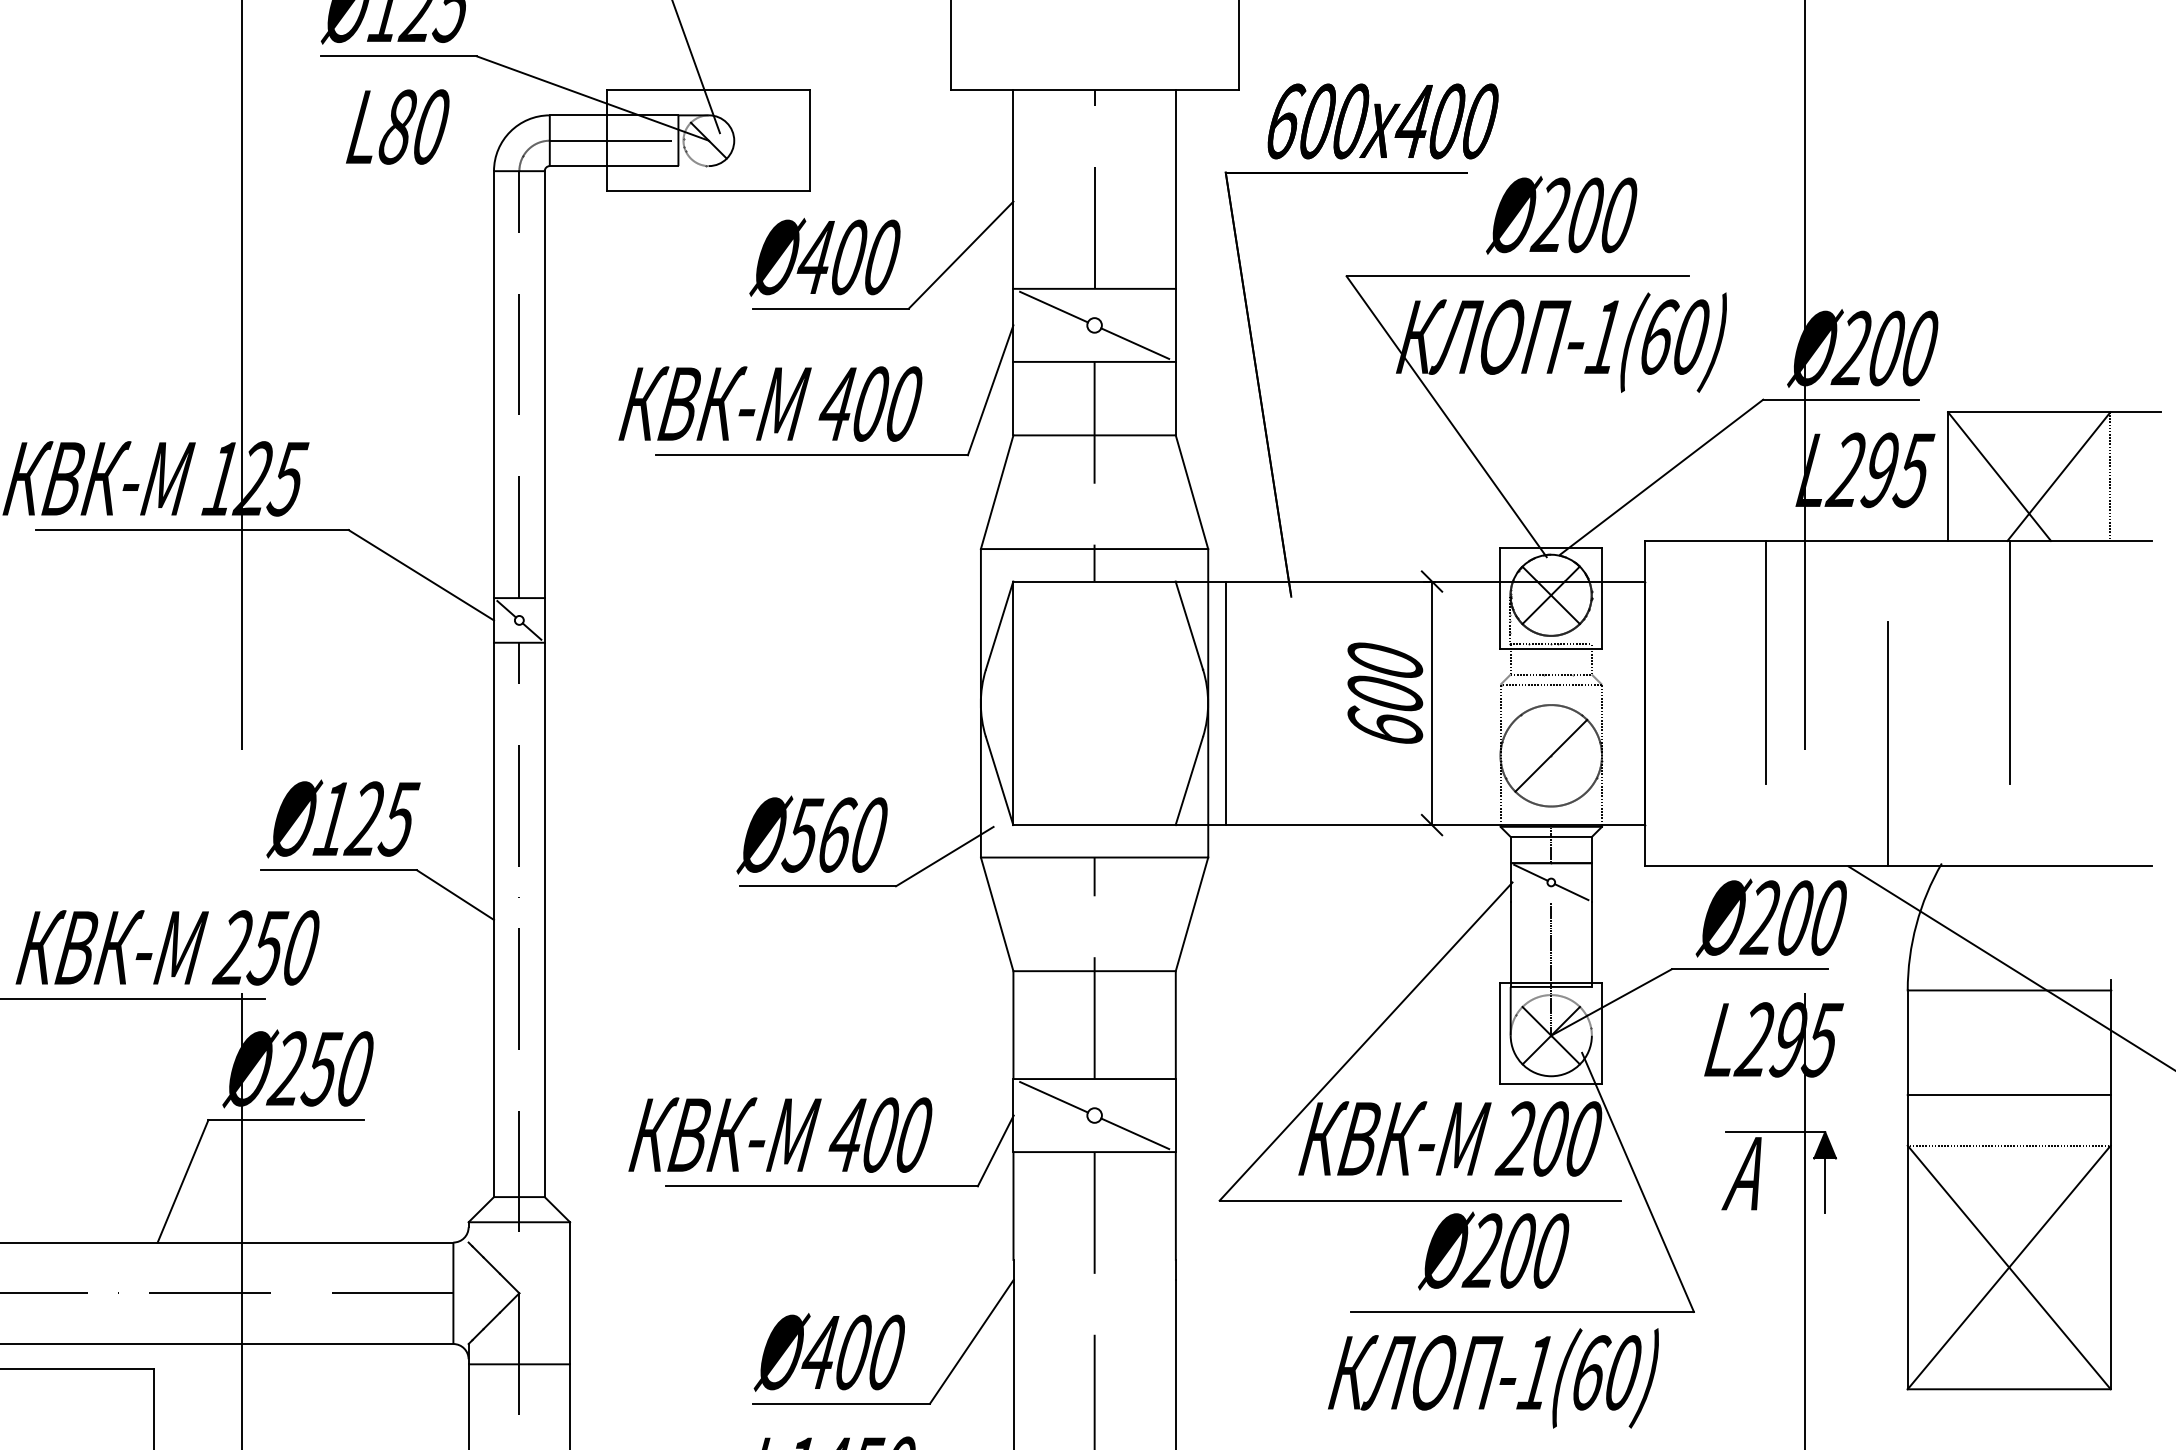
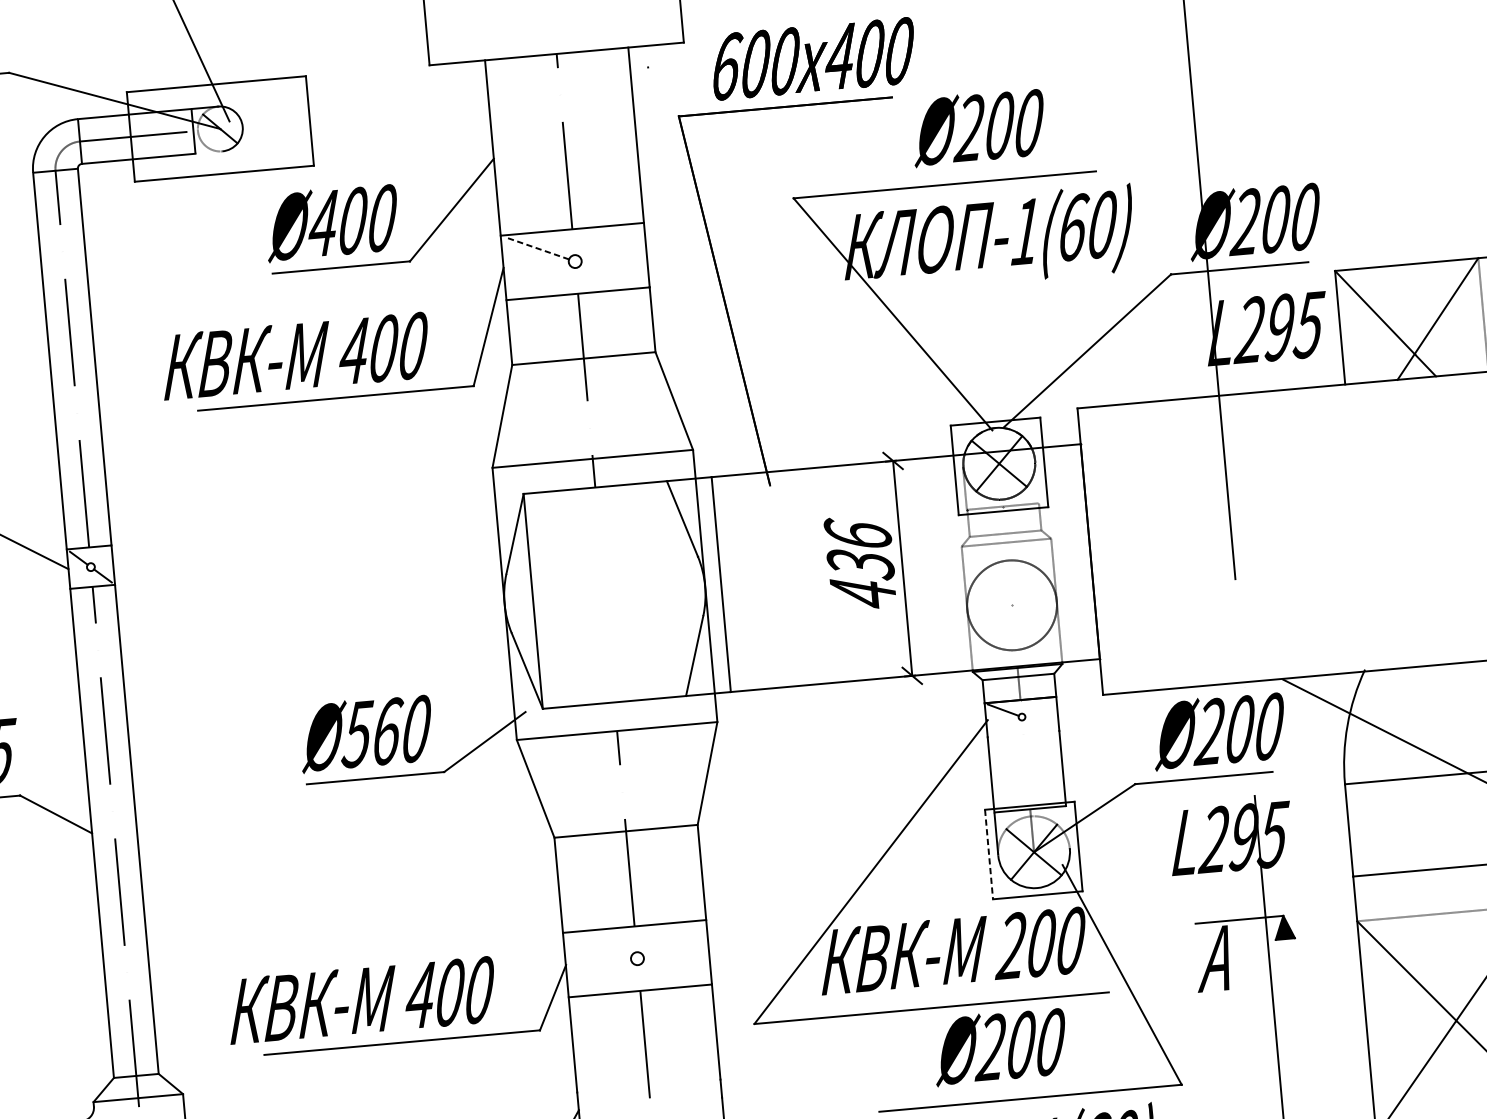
line: (1053, 306) -> (537, 248), solid -> dashed
line: (1135, 343) -> (612, 274), removed
line: (1766, 662) -> (1194, 506), removed
line: (2009, 662) -> (1408, 486), removed
text: (1385, 692) -> (860, 562), 600 -> 436
line: (1888, 743) -> (1308, 567), removed
line: (1551, 755) -> (1012, 605), removed
line: (1571, 892) -> (1040, 724), removed
line: (1551, 943) -> (1027, 770), removed
line: (1500, 1033) -> (989, 854), solid -> dashed
line: (1053, 1097) -> (599, 946), removed
line: (1135, 1133) -> (674, 971), removed
line: (1825, 1185) -> (1287, 962), removed

